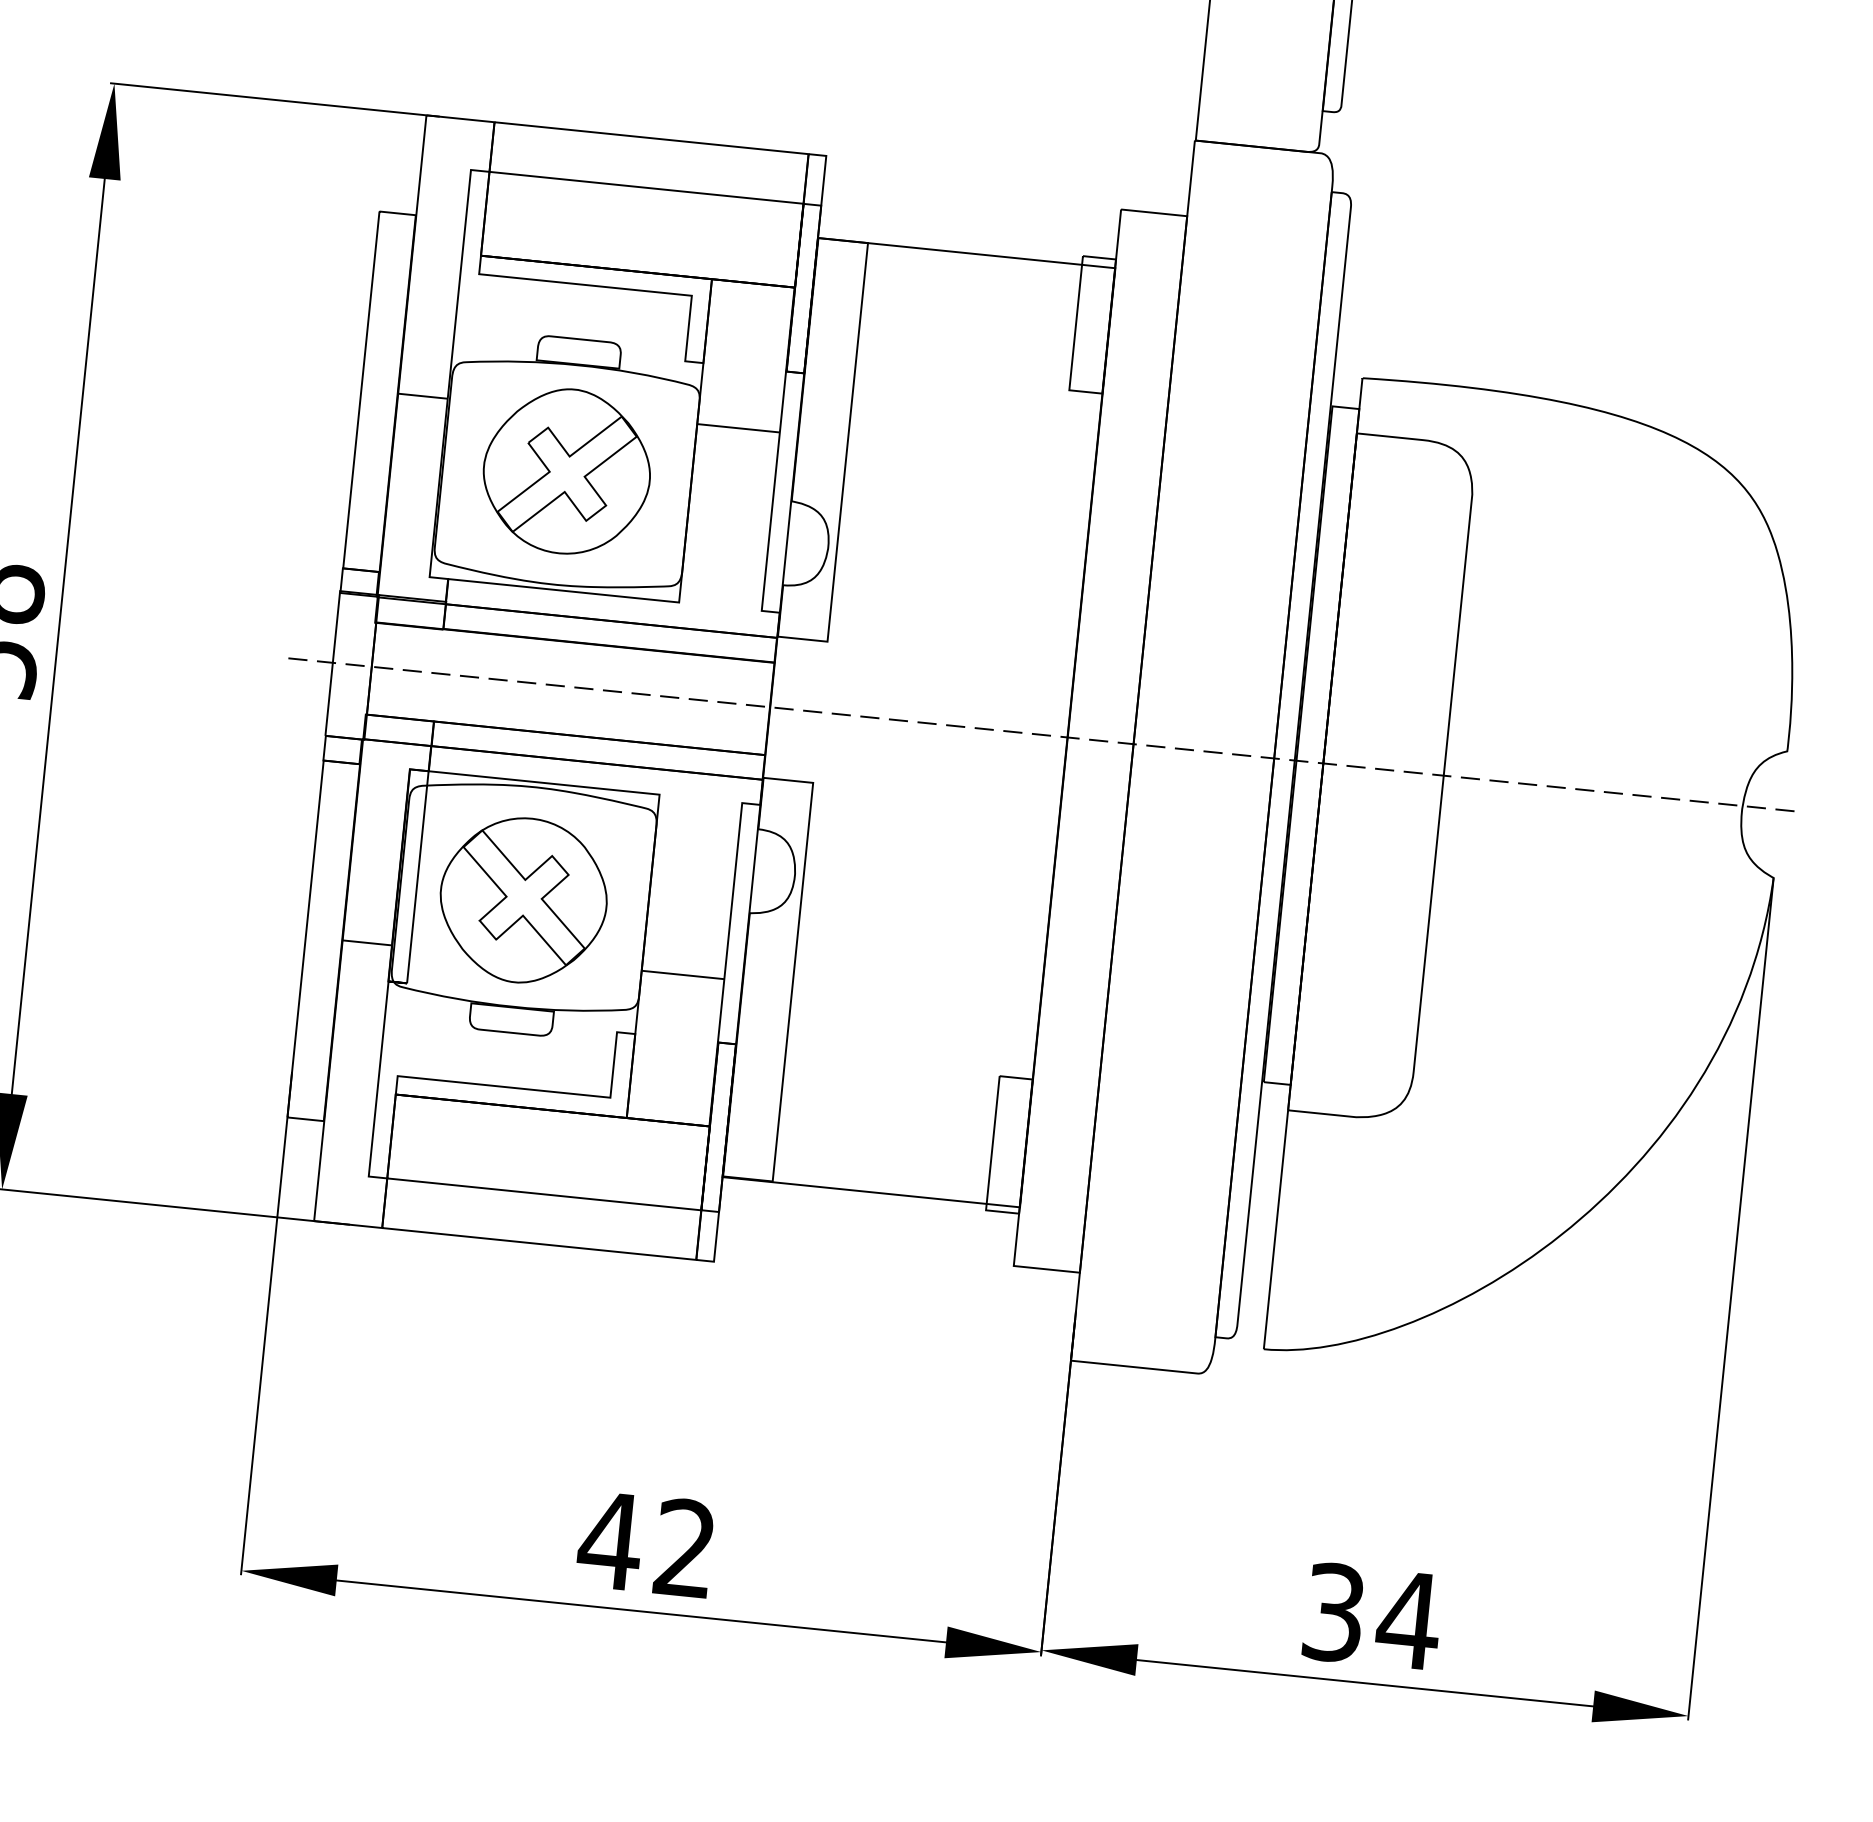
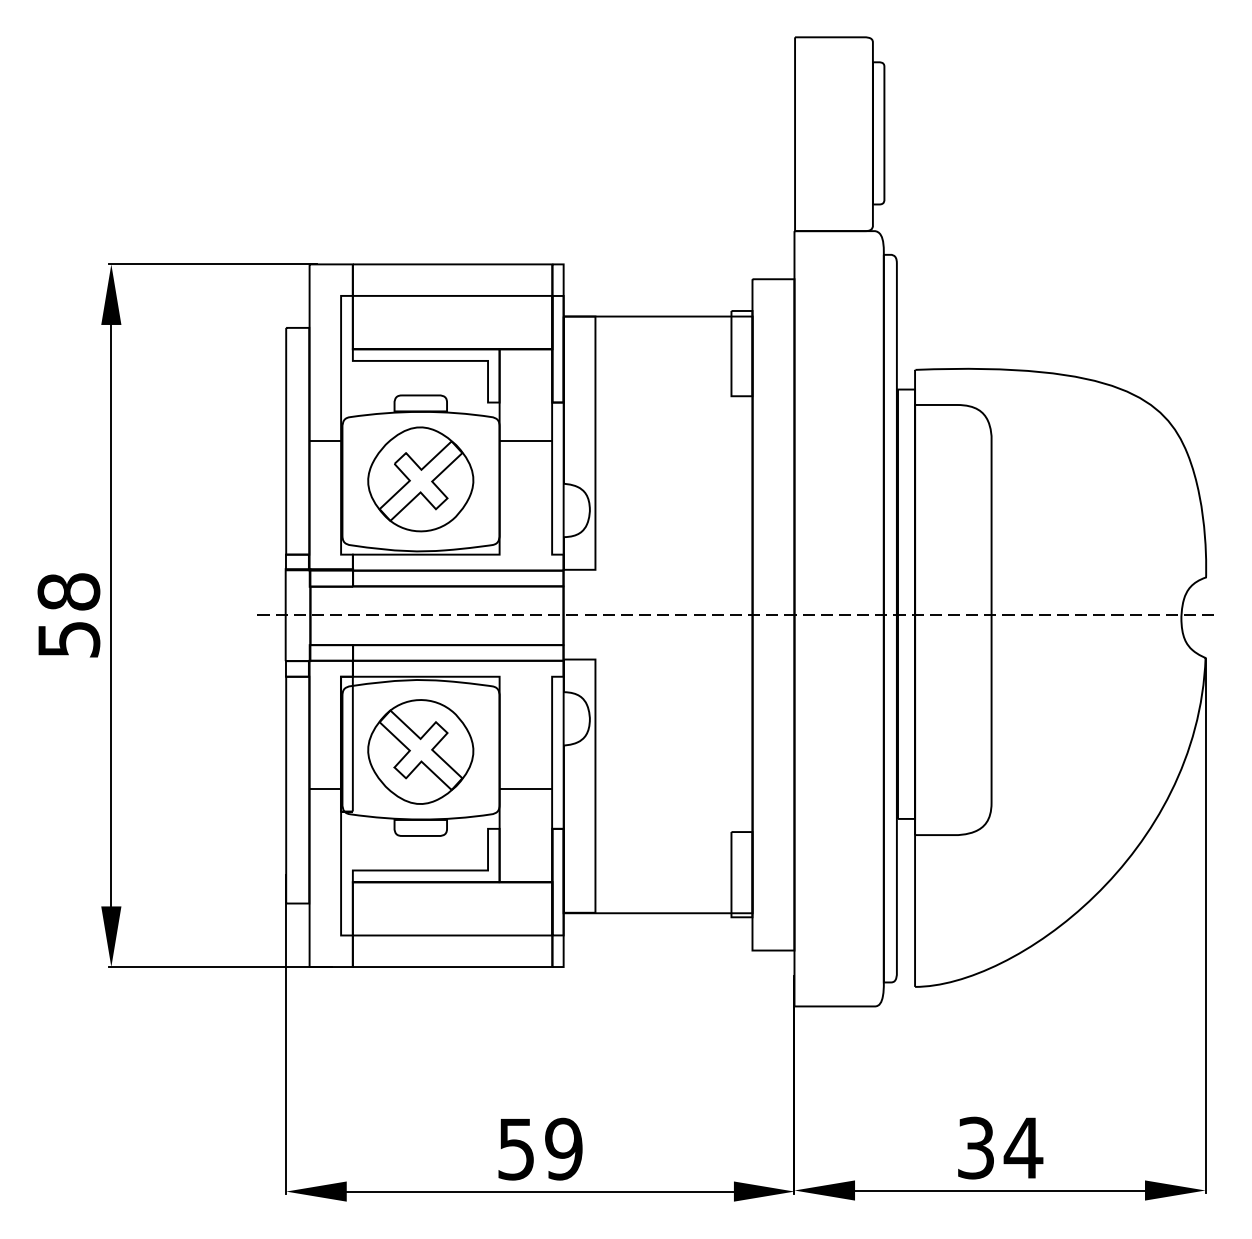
text: (646, 1543) -> (539, 1148), 42 -> 59

